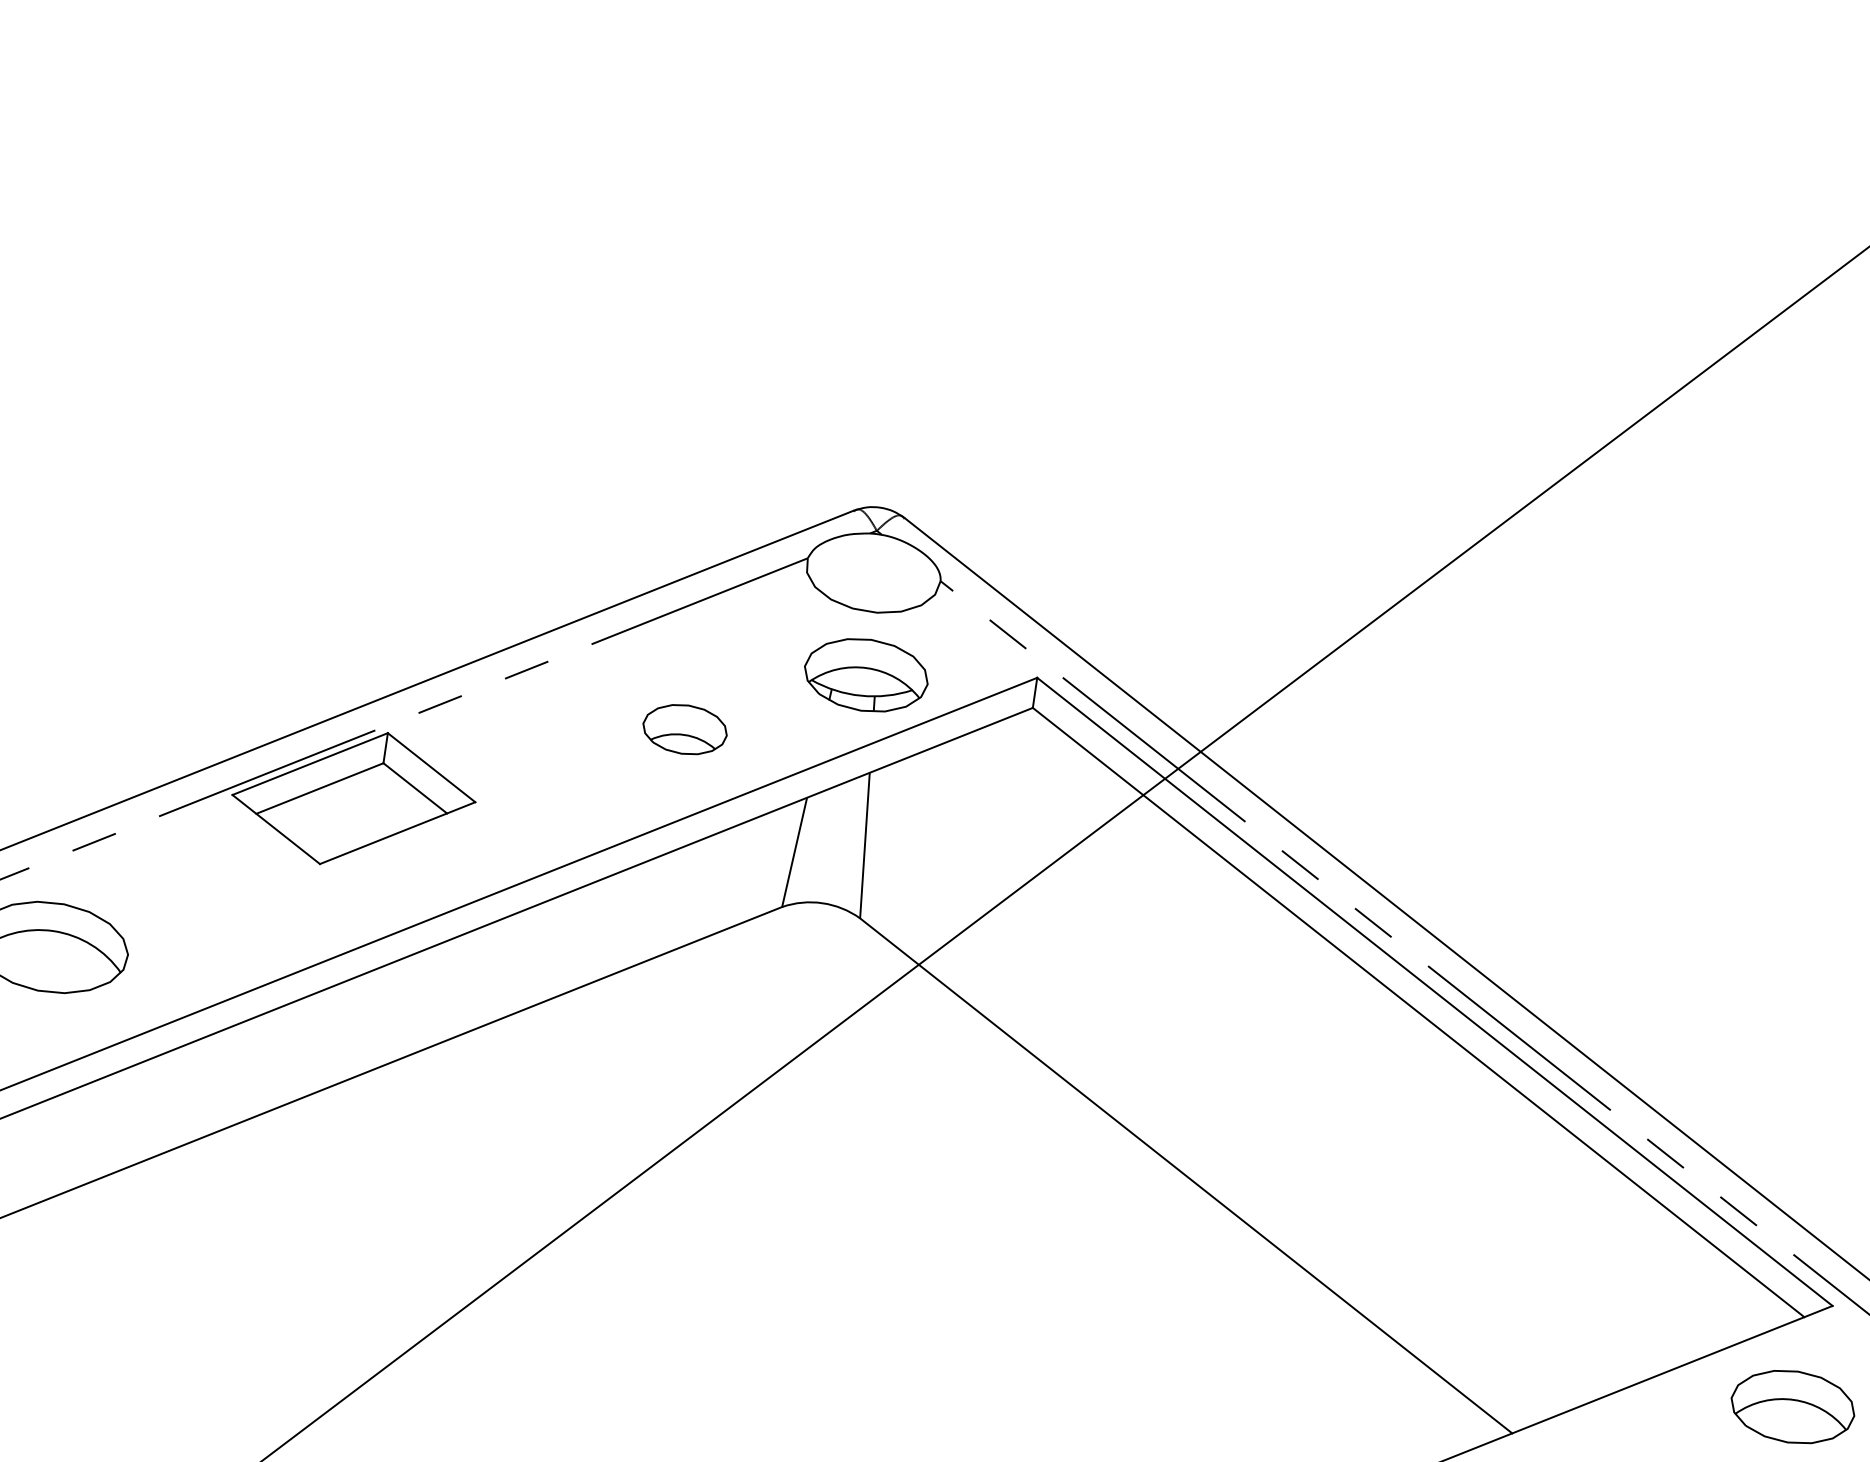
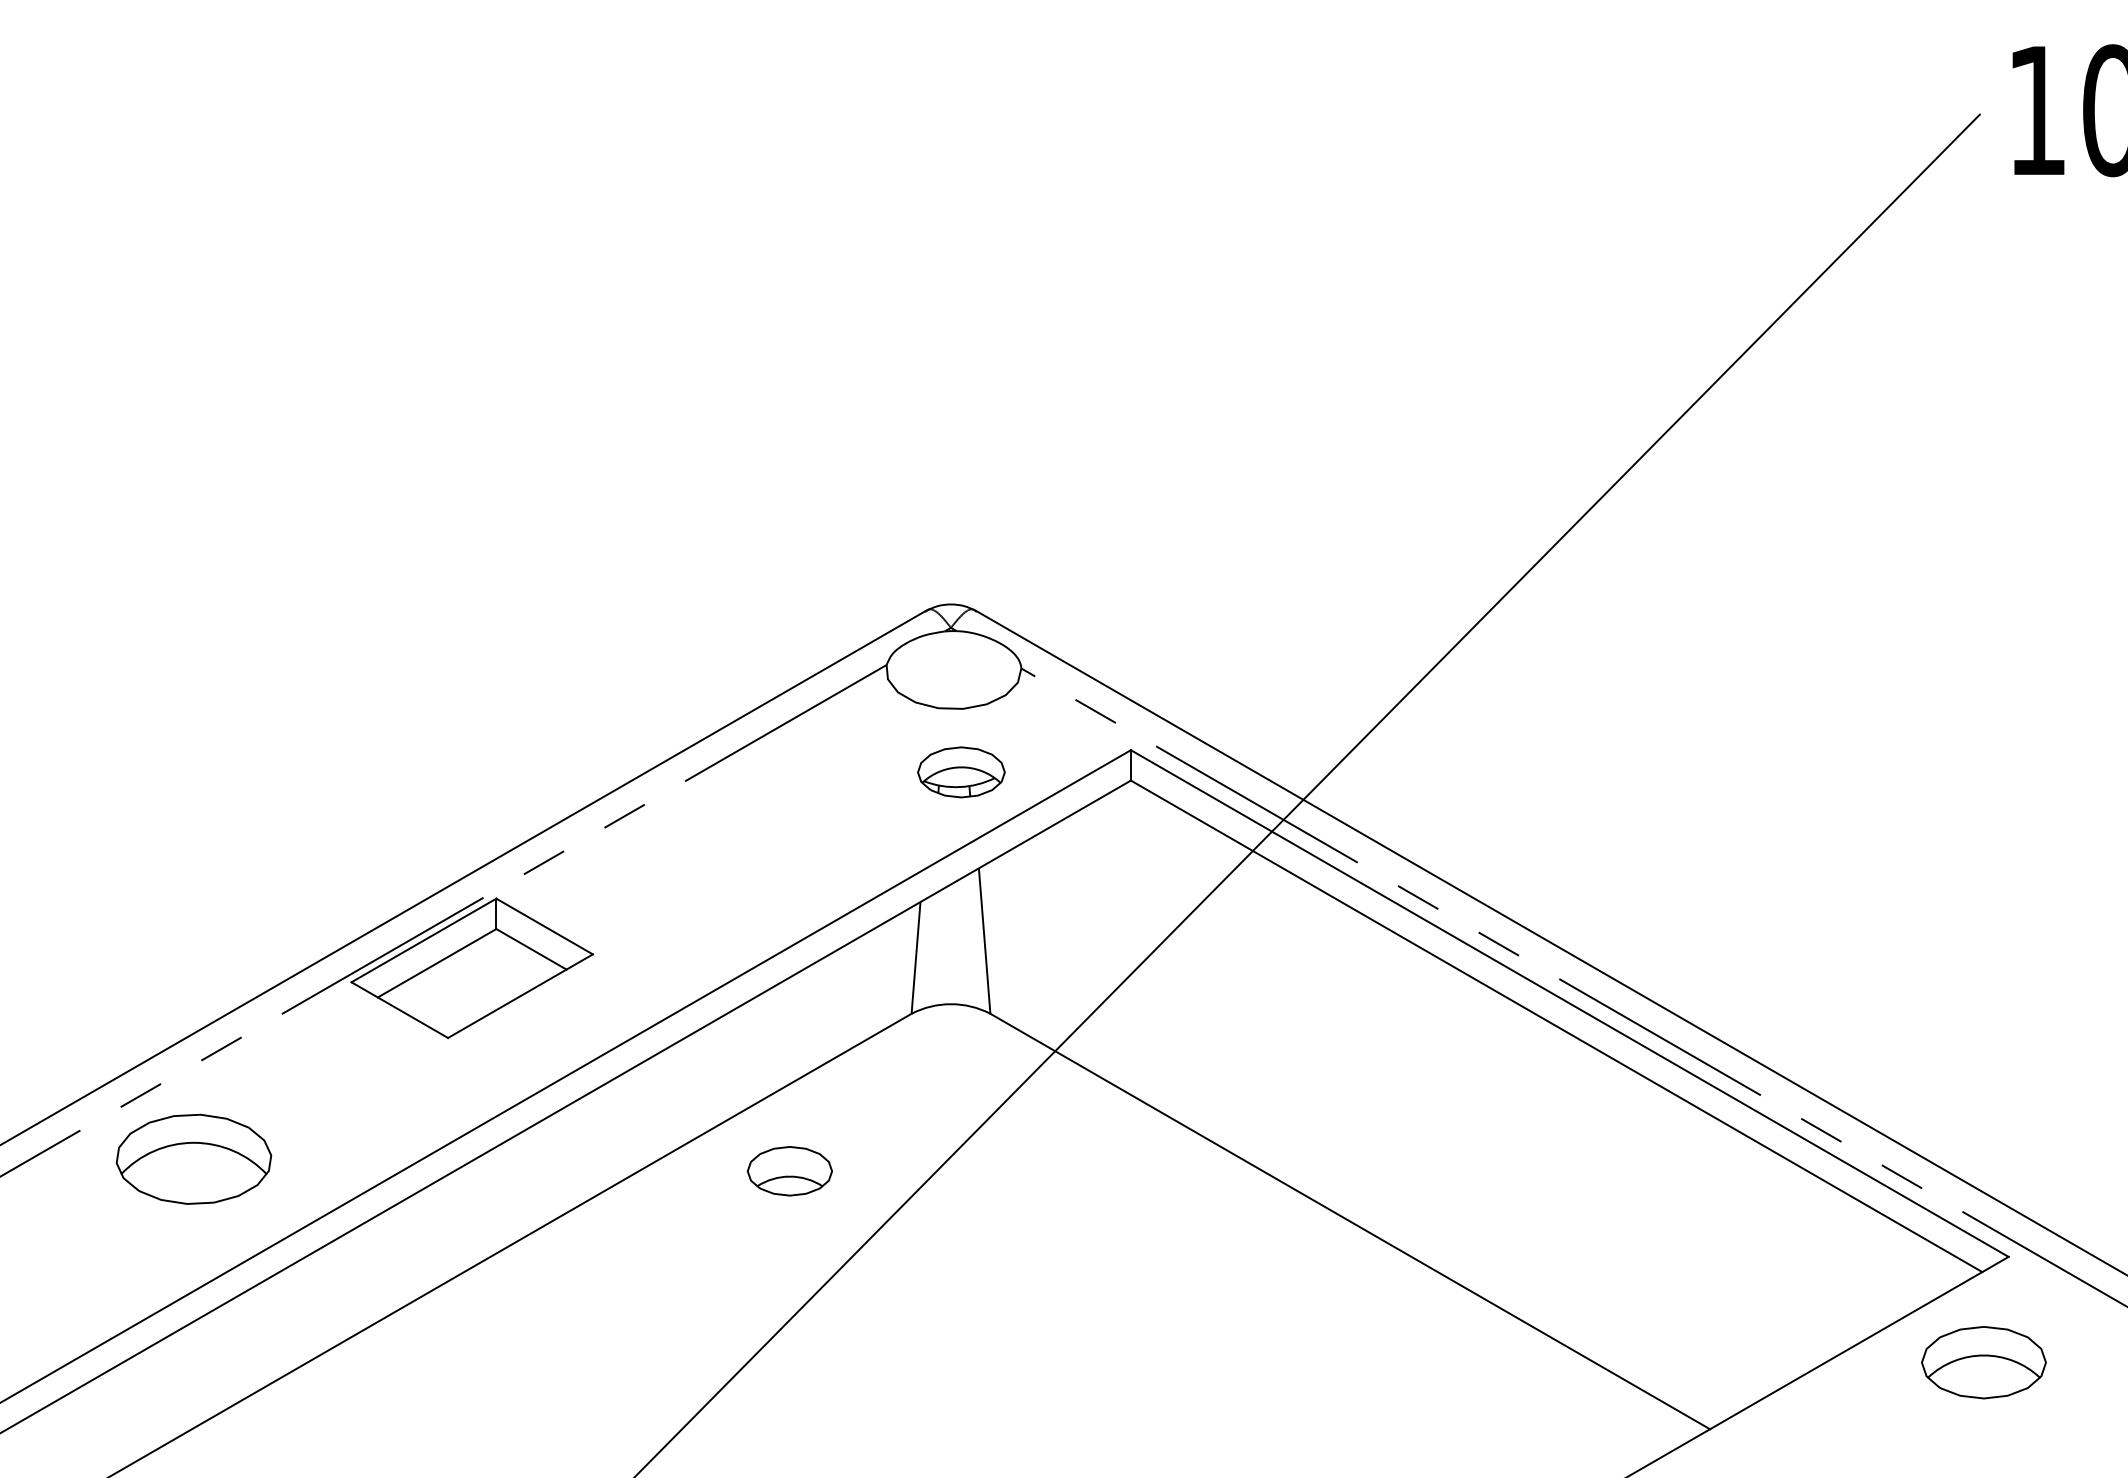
part: (866, 675) -> (961, 772), size x0.7
part: (684, 729) -> (789, 1171), moved

